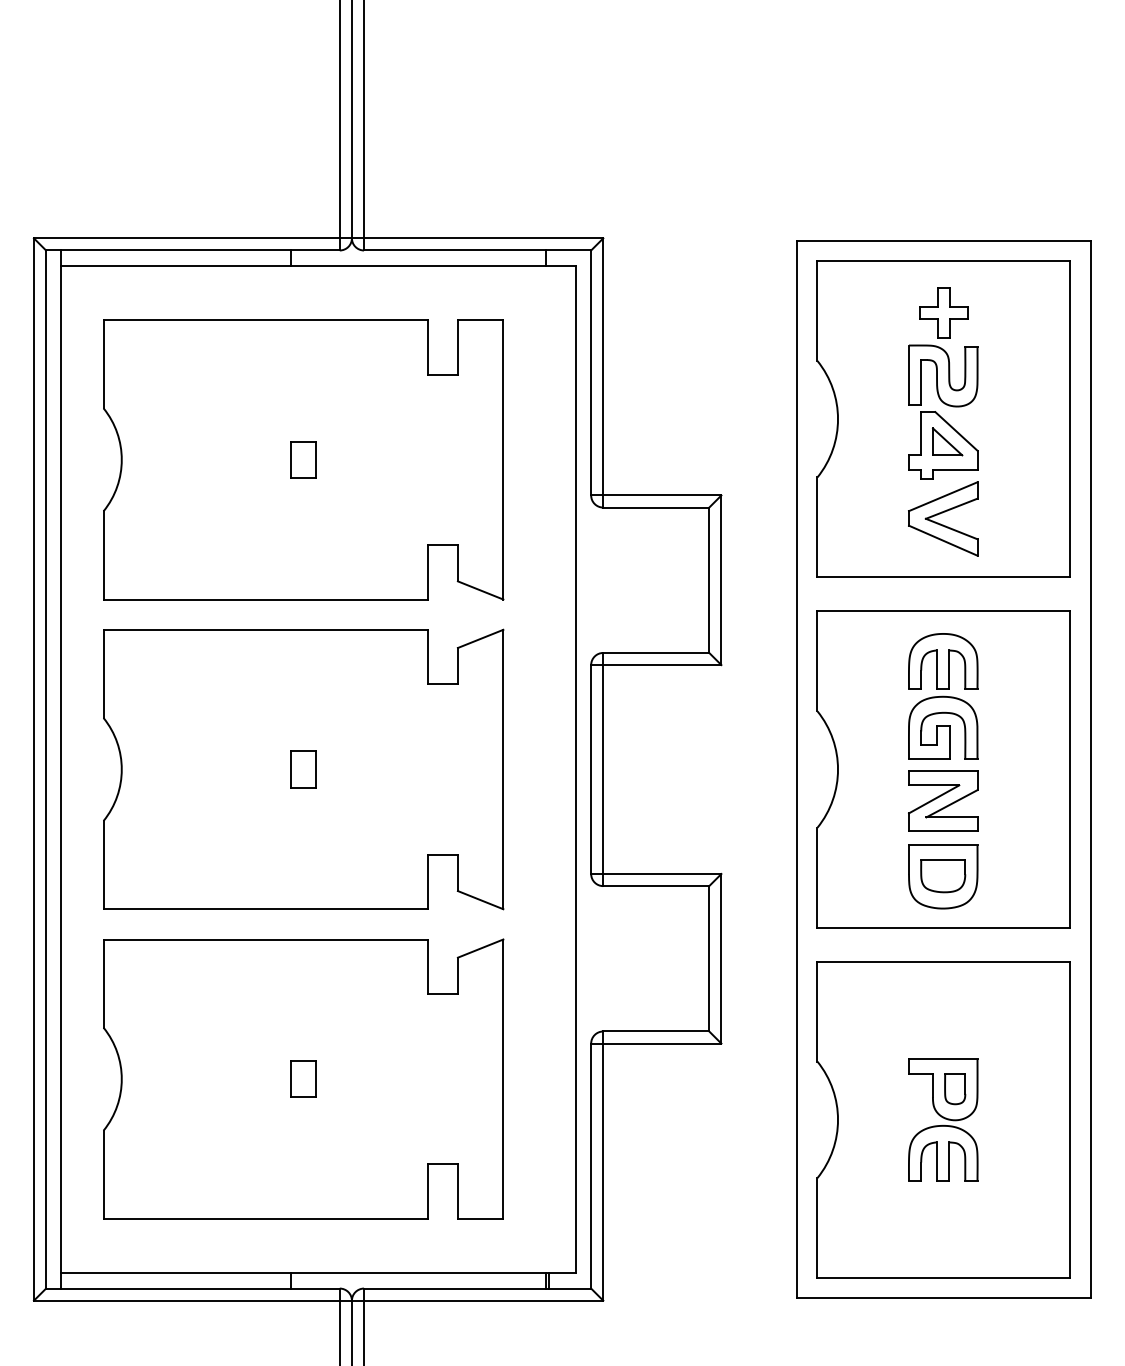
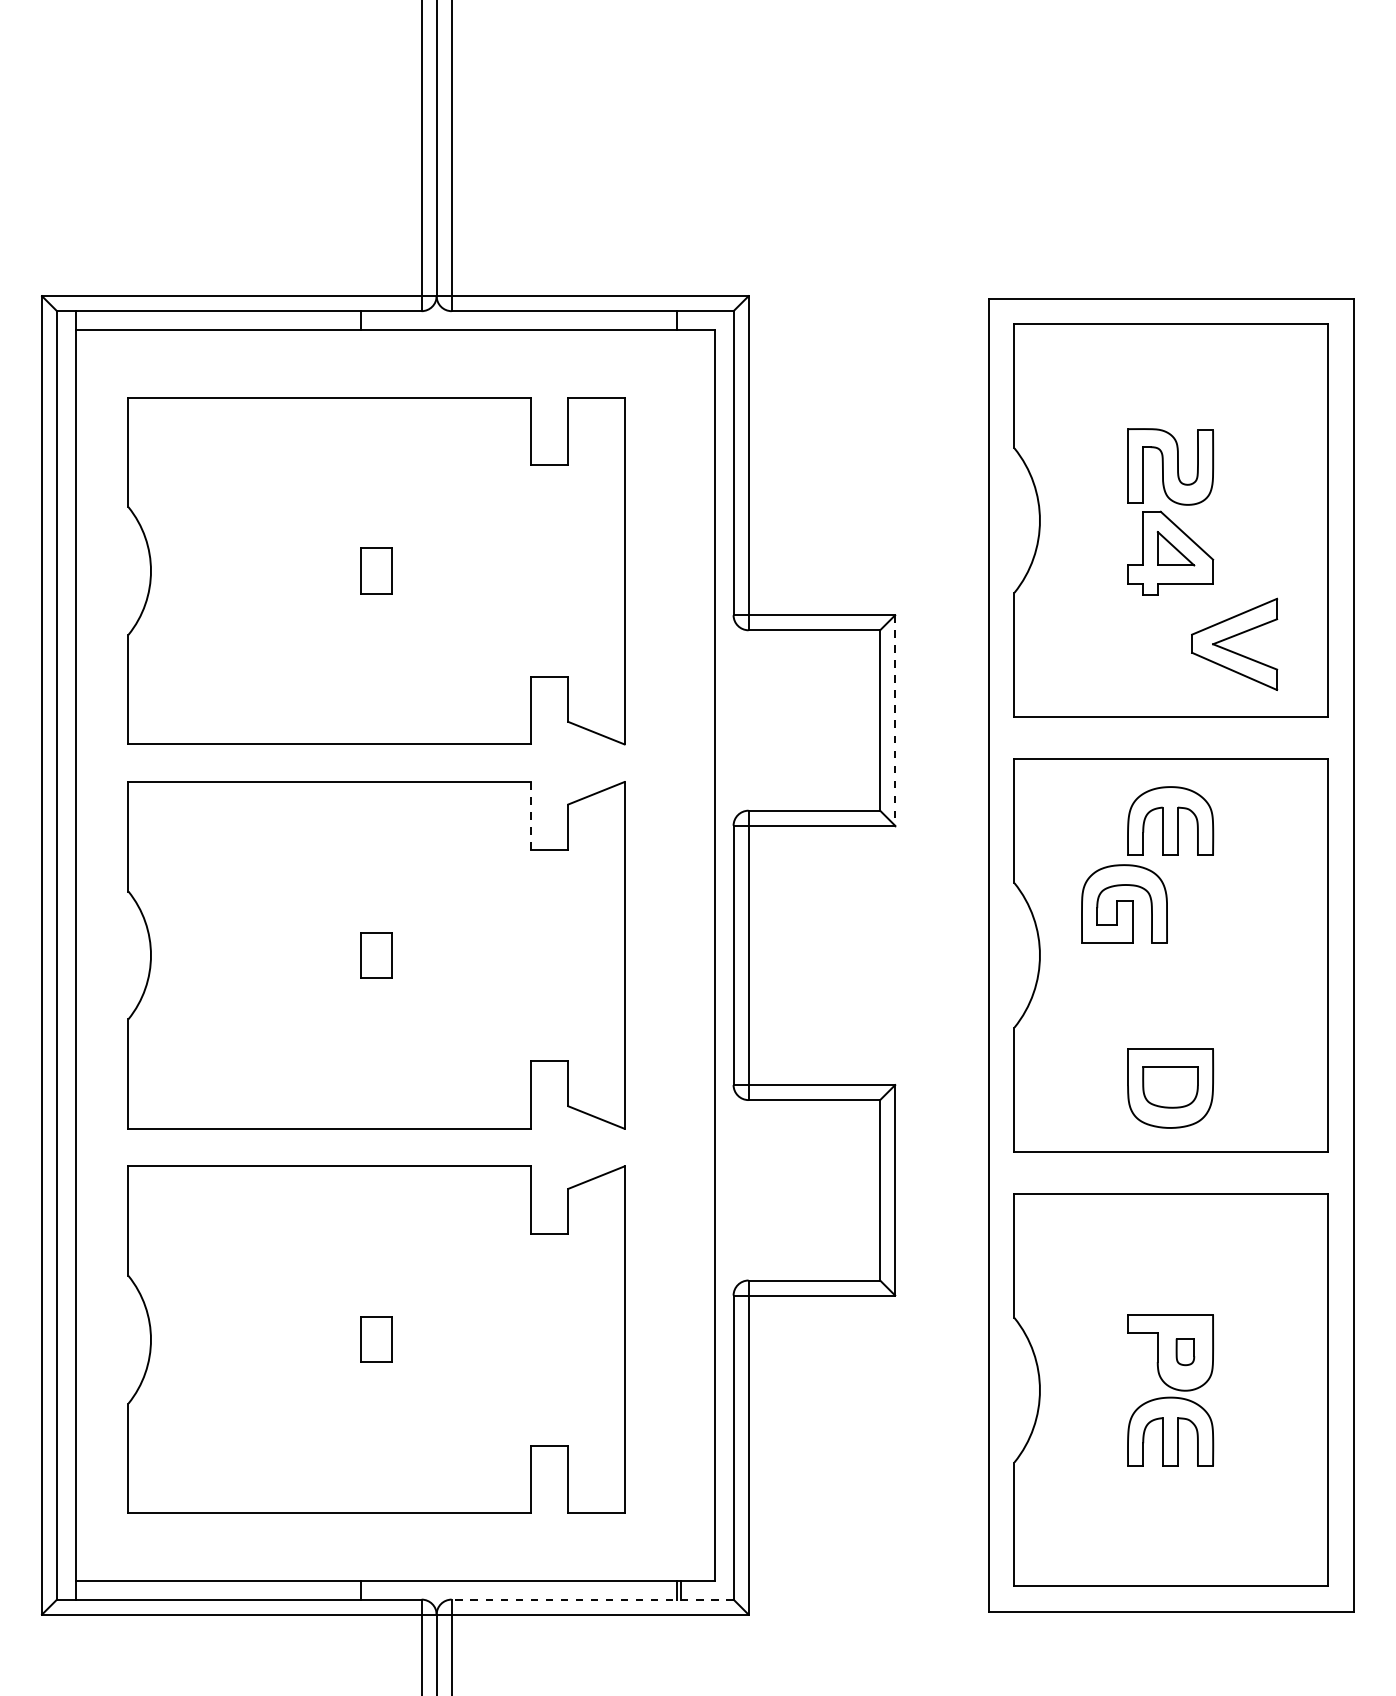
part: (943, 312) -> (1171, 388), removed
part: (942, 513) -> (1233, 637), moved
line: (721, 580) -> (895, 720), solid -> dashed
line: (427, 656) -> (530, 815), solid -> dashed
part: (943, 727) -> (1124, 903), moved
part: (943, 801) -> (1170, 994), removed
part: (955, 1088) -> (1185, 1351), size x0.7
line: (477, 1288) -> (592, 1599), solid -> dashed

